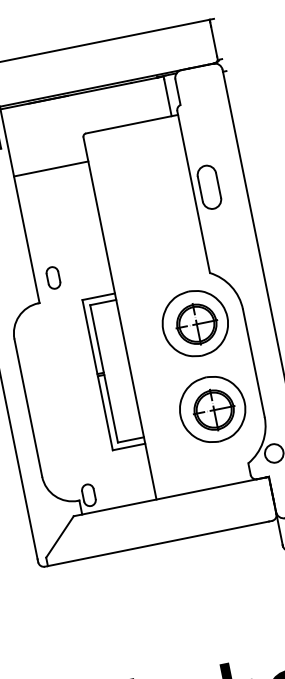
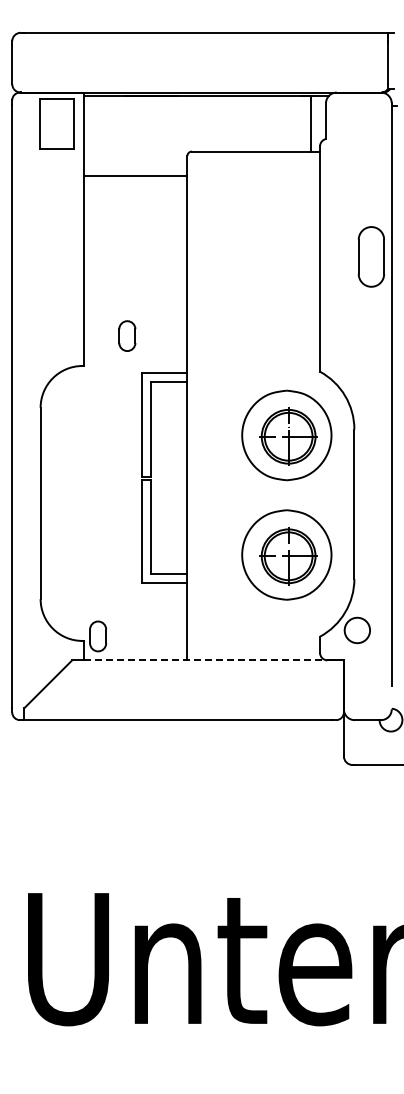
line: (51, 168) -> (135, 175), moved
part: (208, 187) -> (370, 256), moved
part: (53, 277) -> (127, 335), moved
line: (169, 497) -> (205, 660), solid -> dashed

